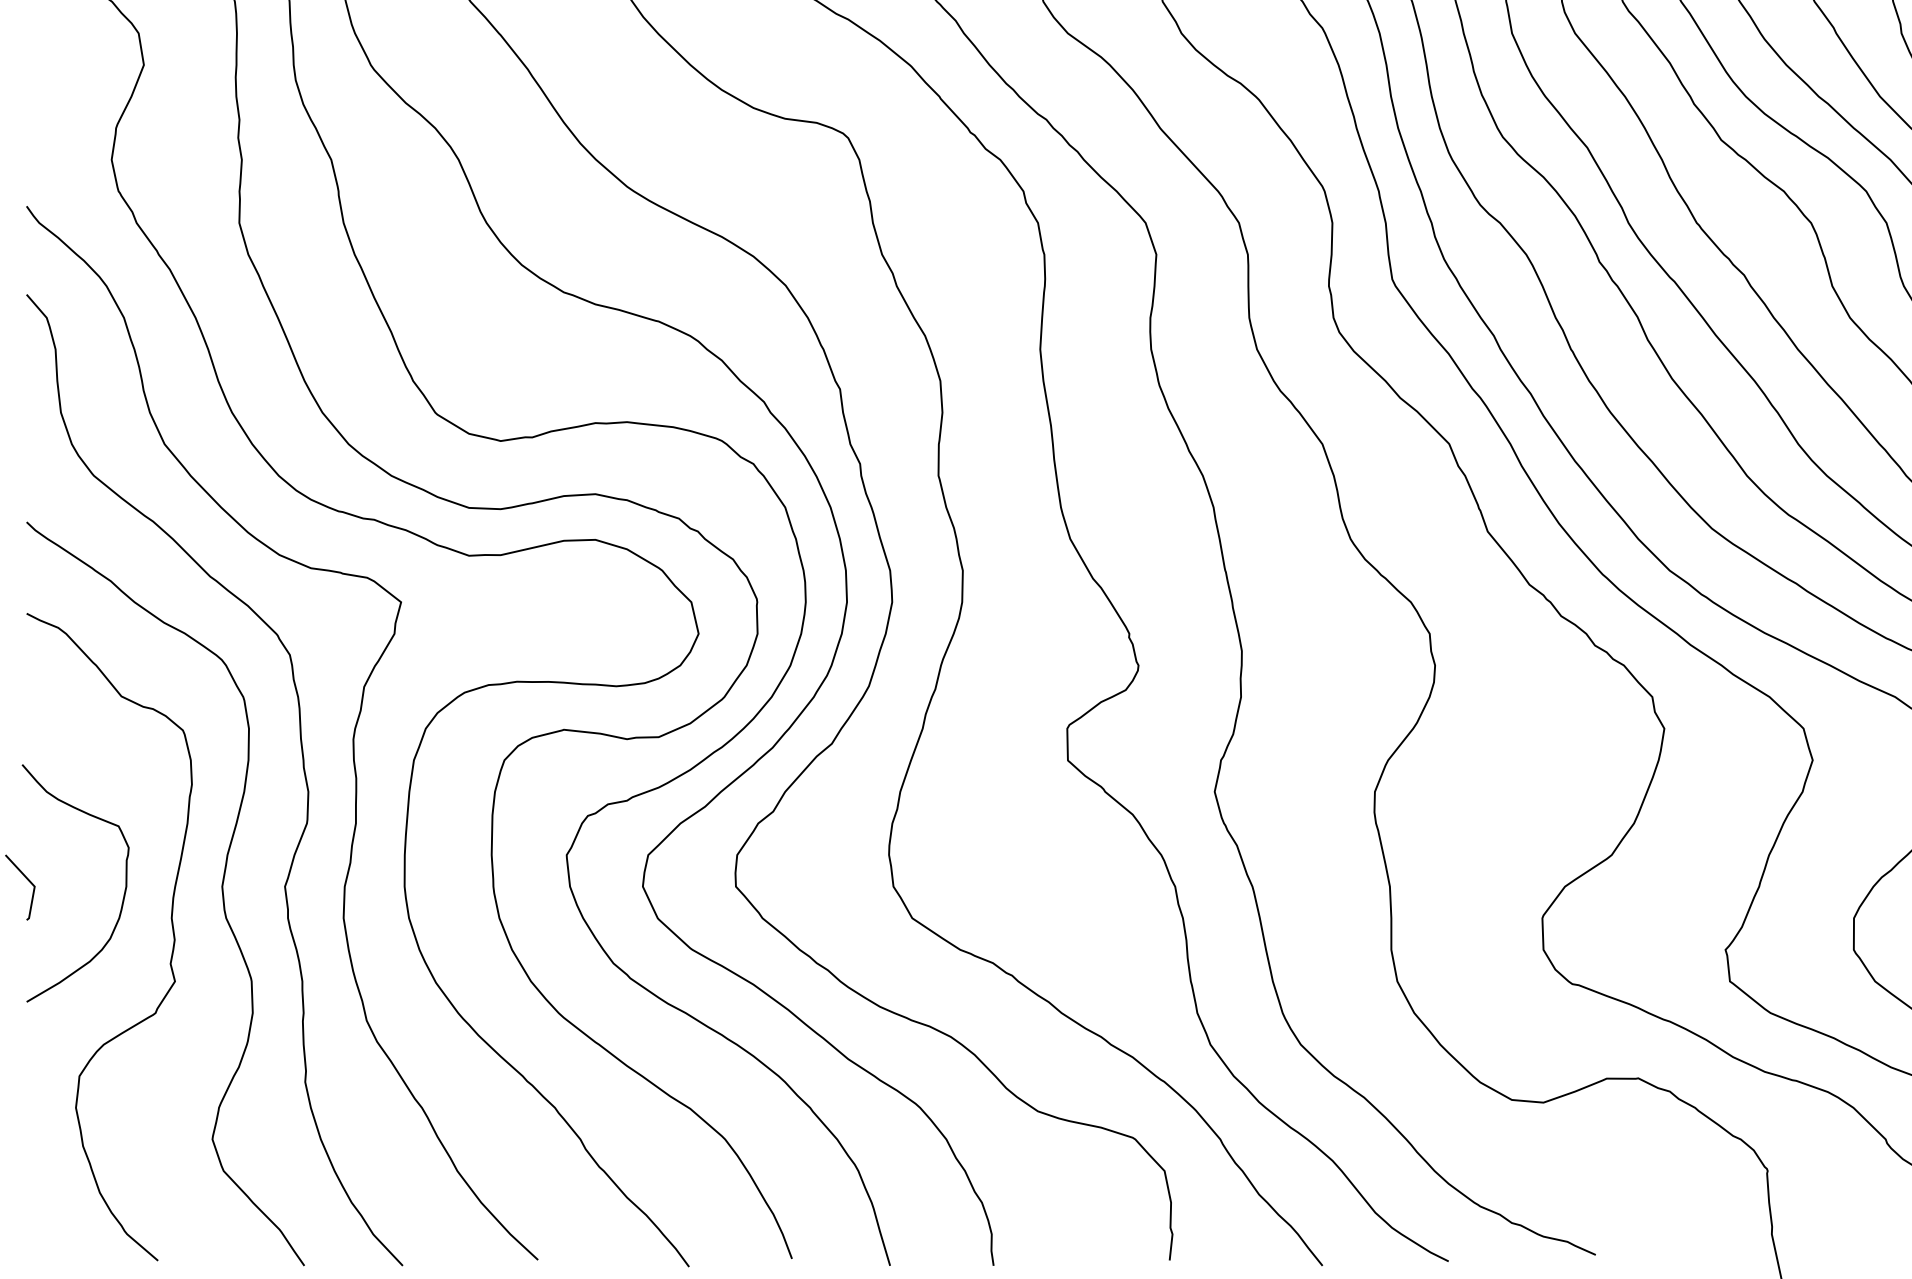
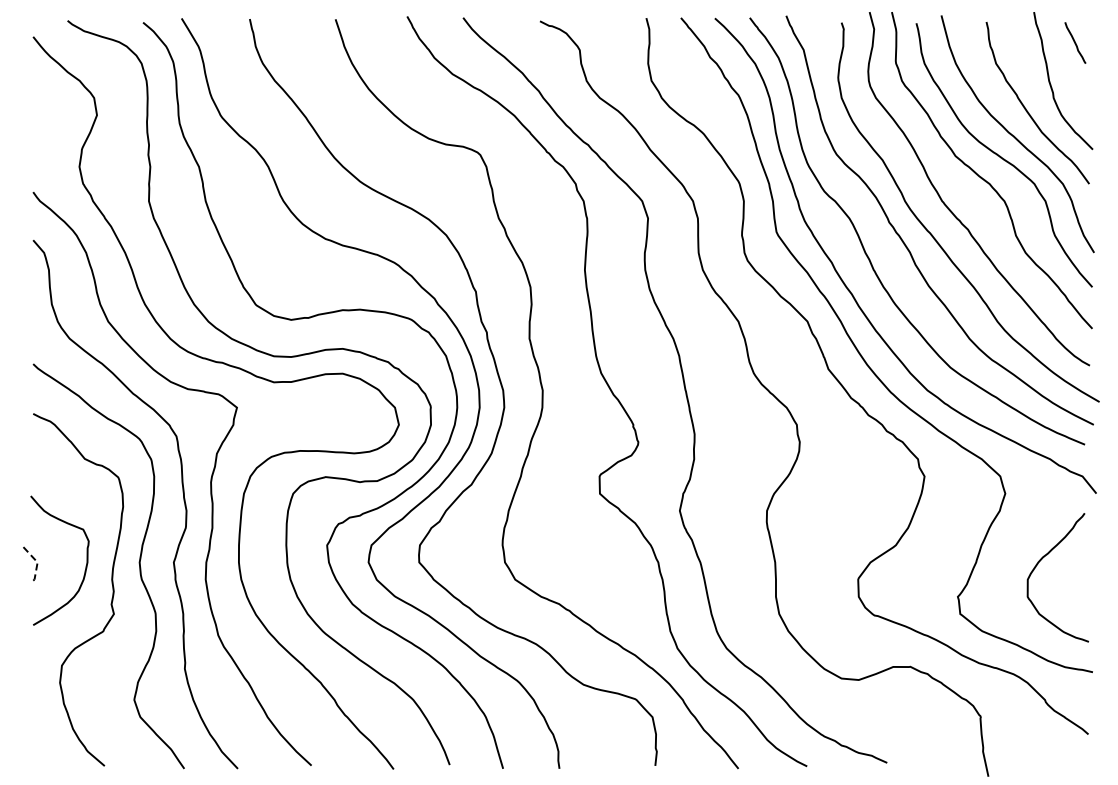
line: (32, 884) -> (36, 561), solid -> dashed

